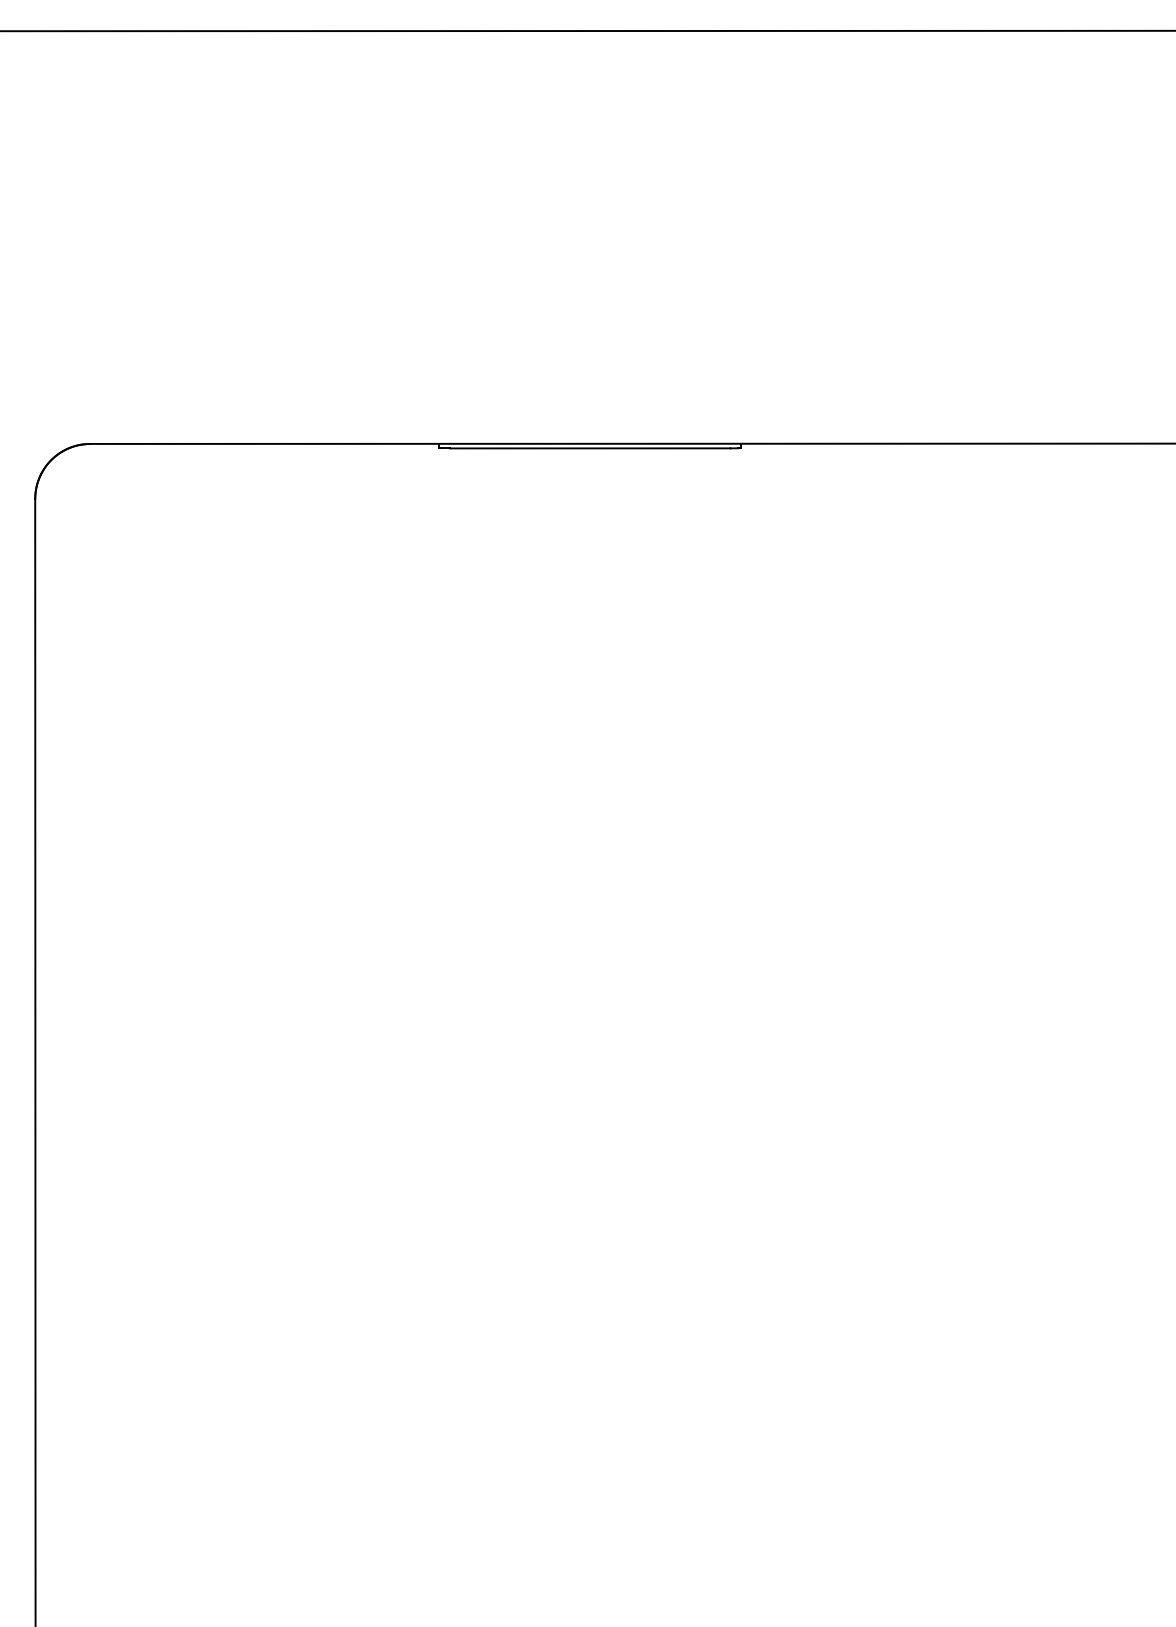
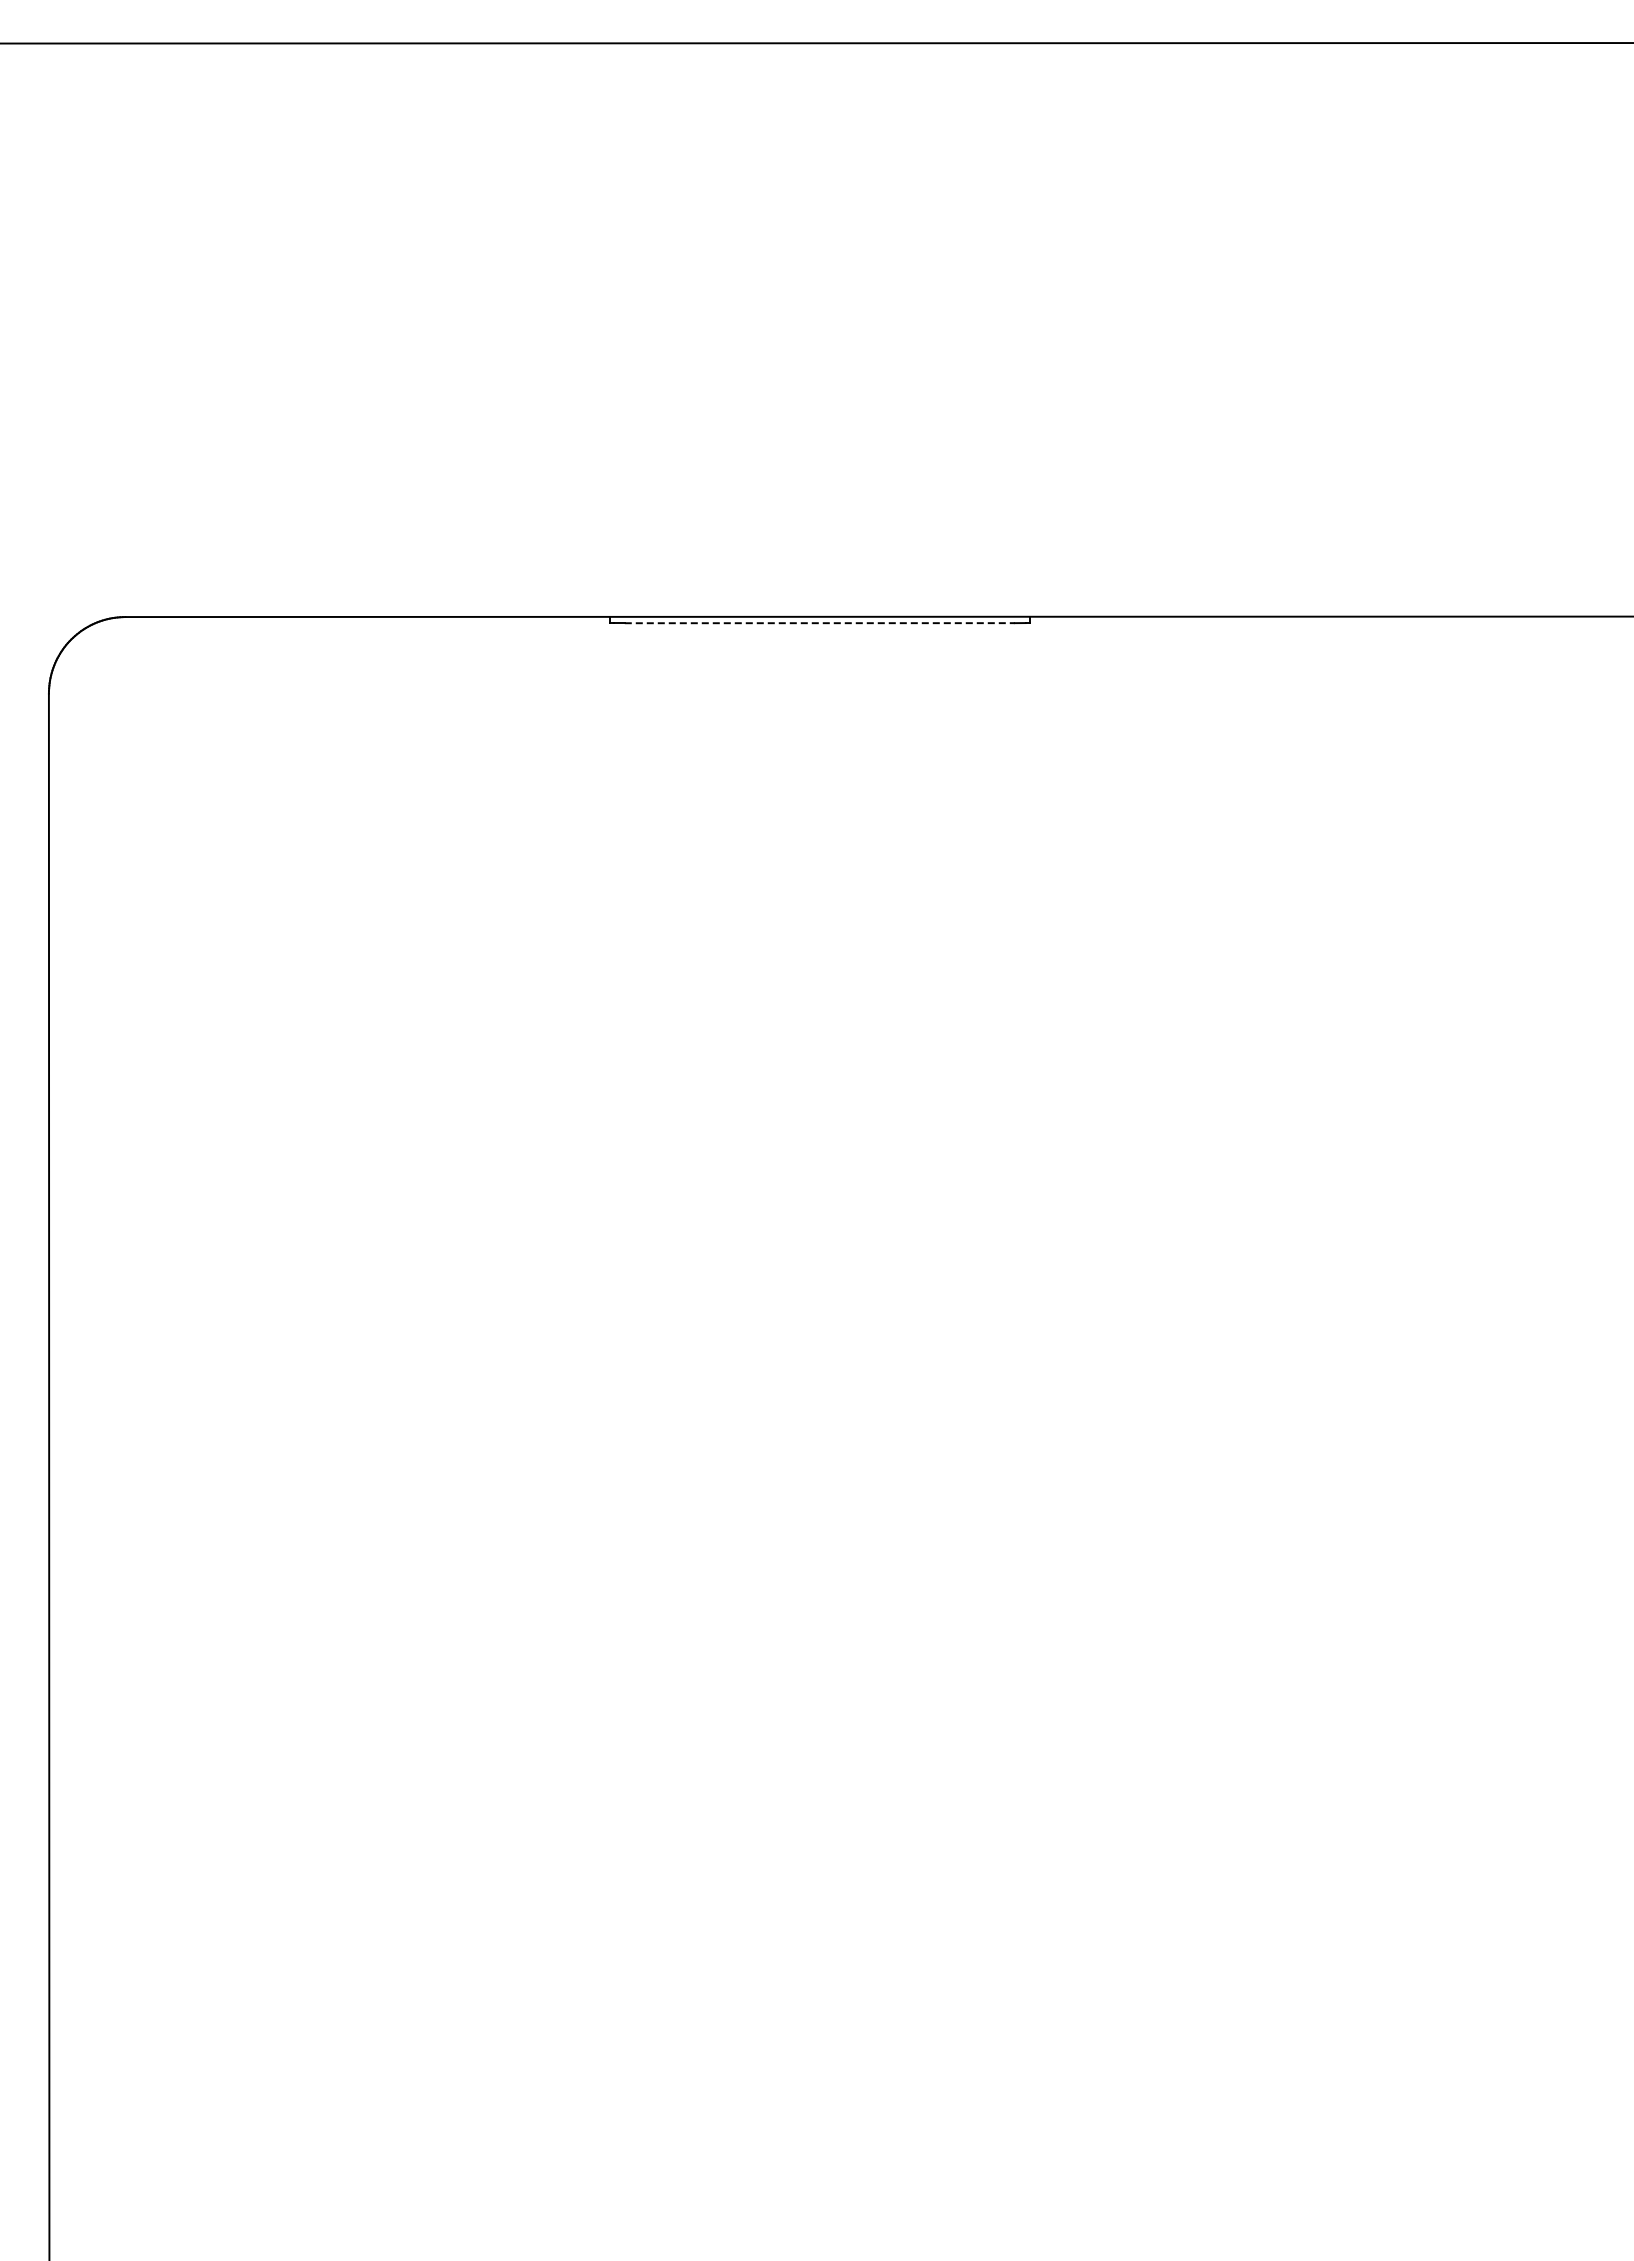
line: (590, 448) -> (820, 623), solid -> dashed

